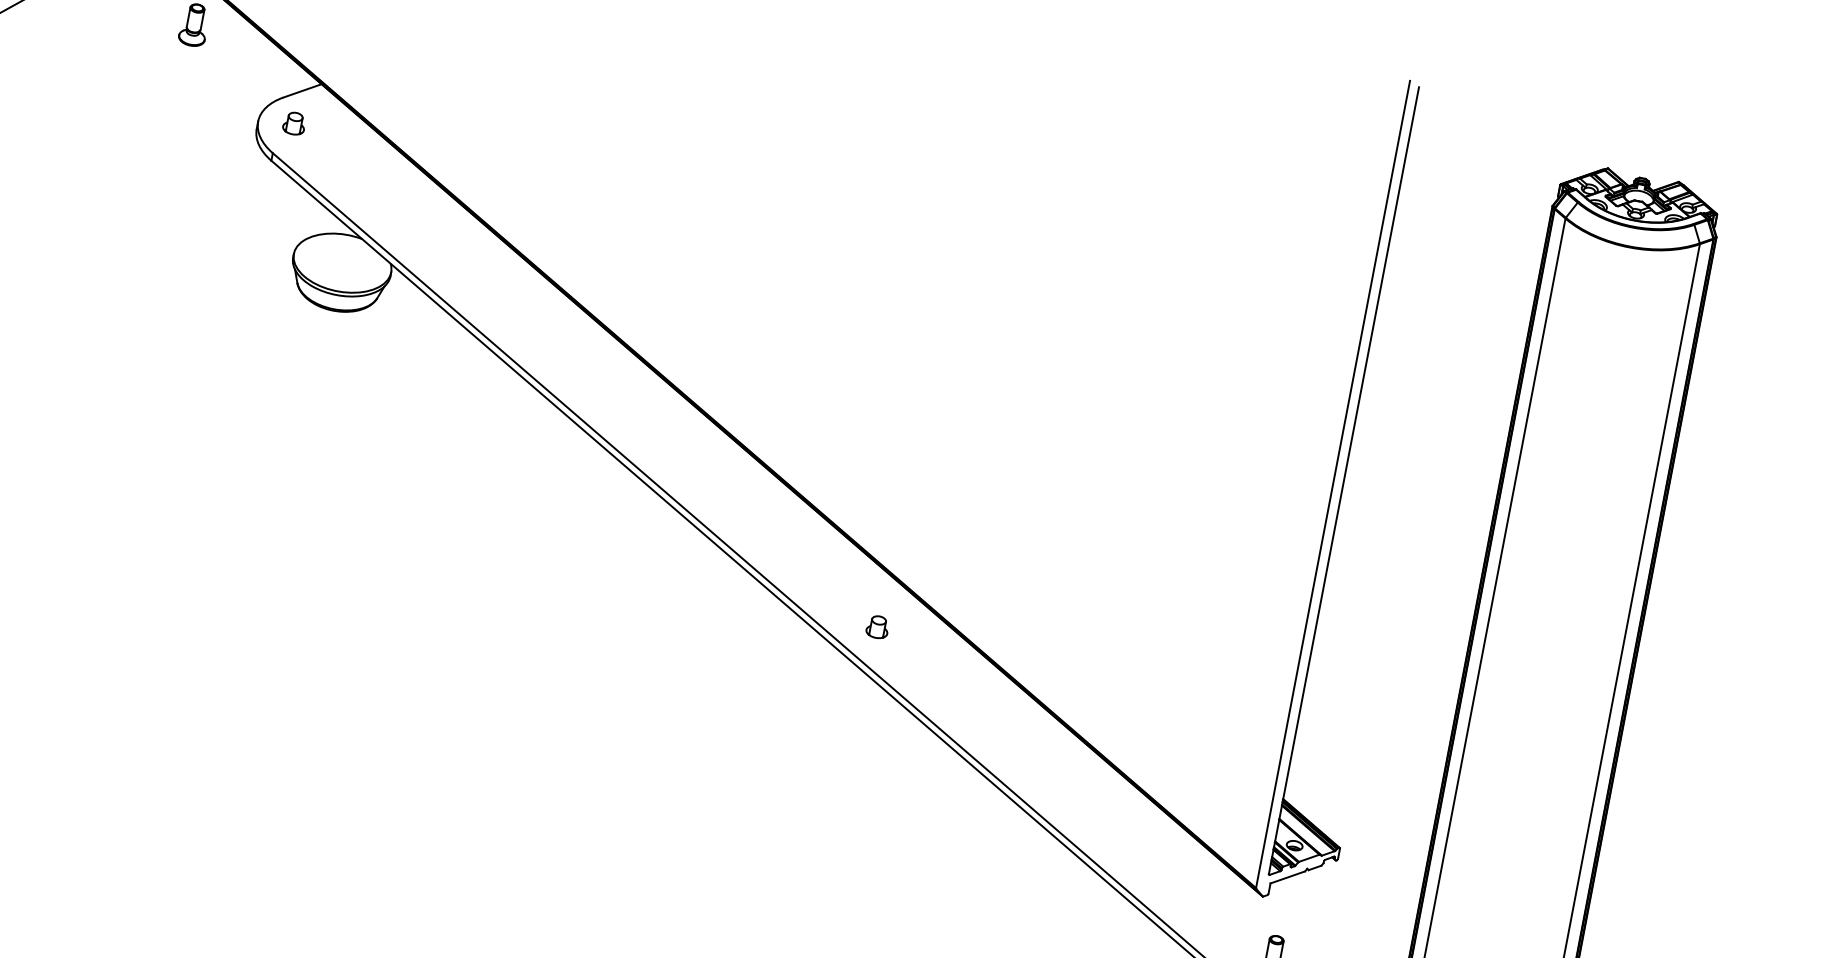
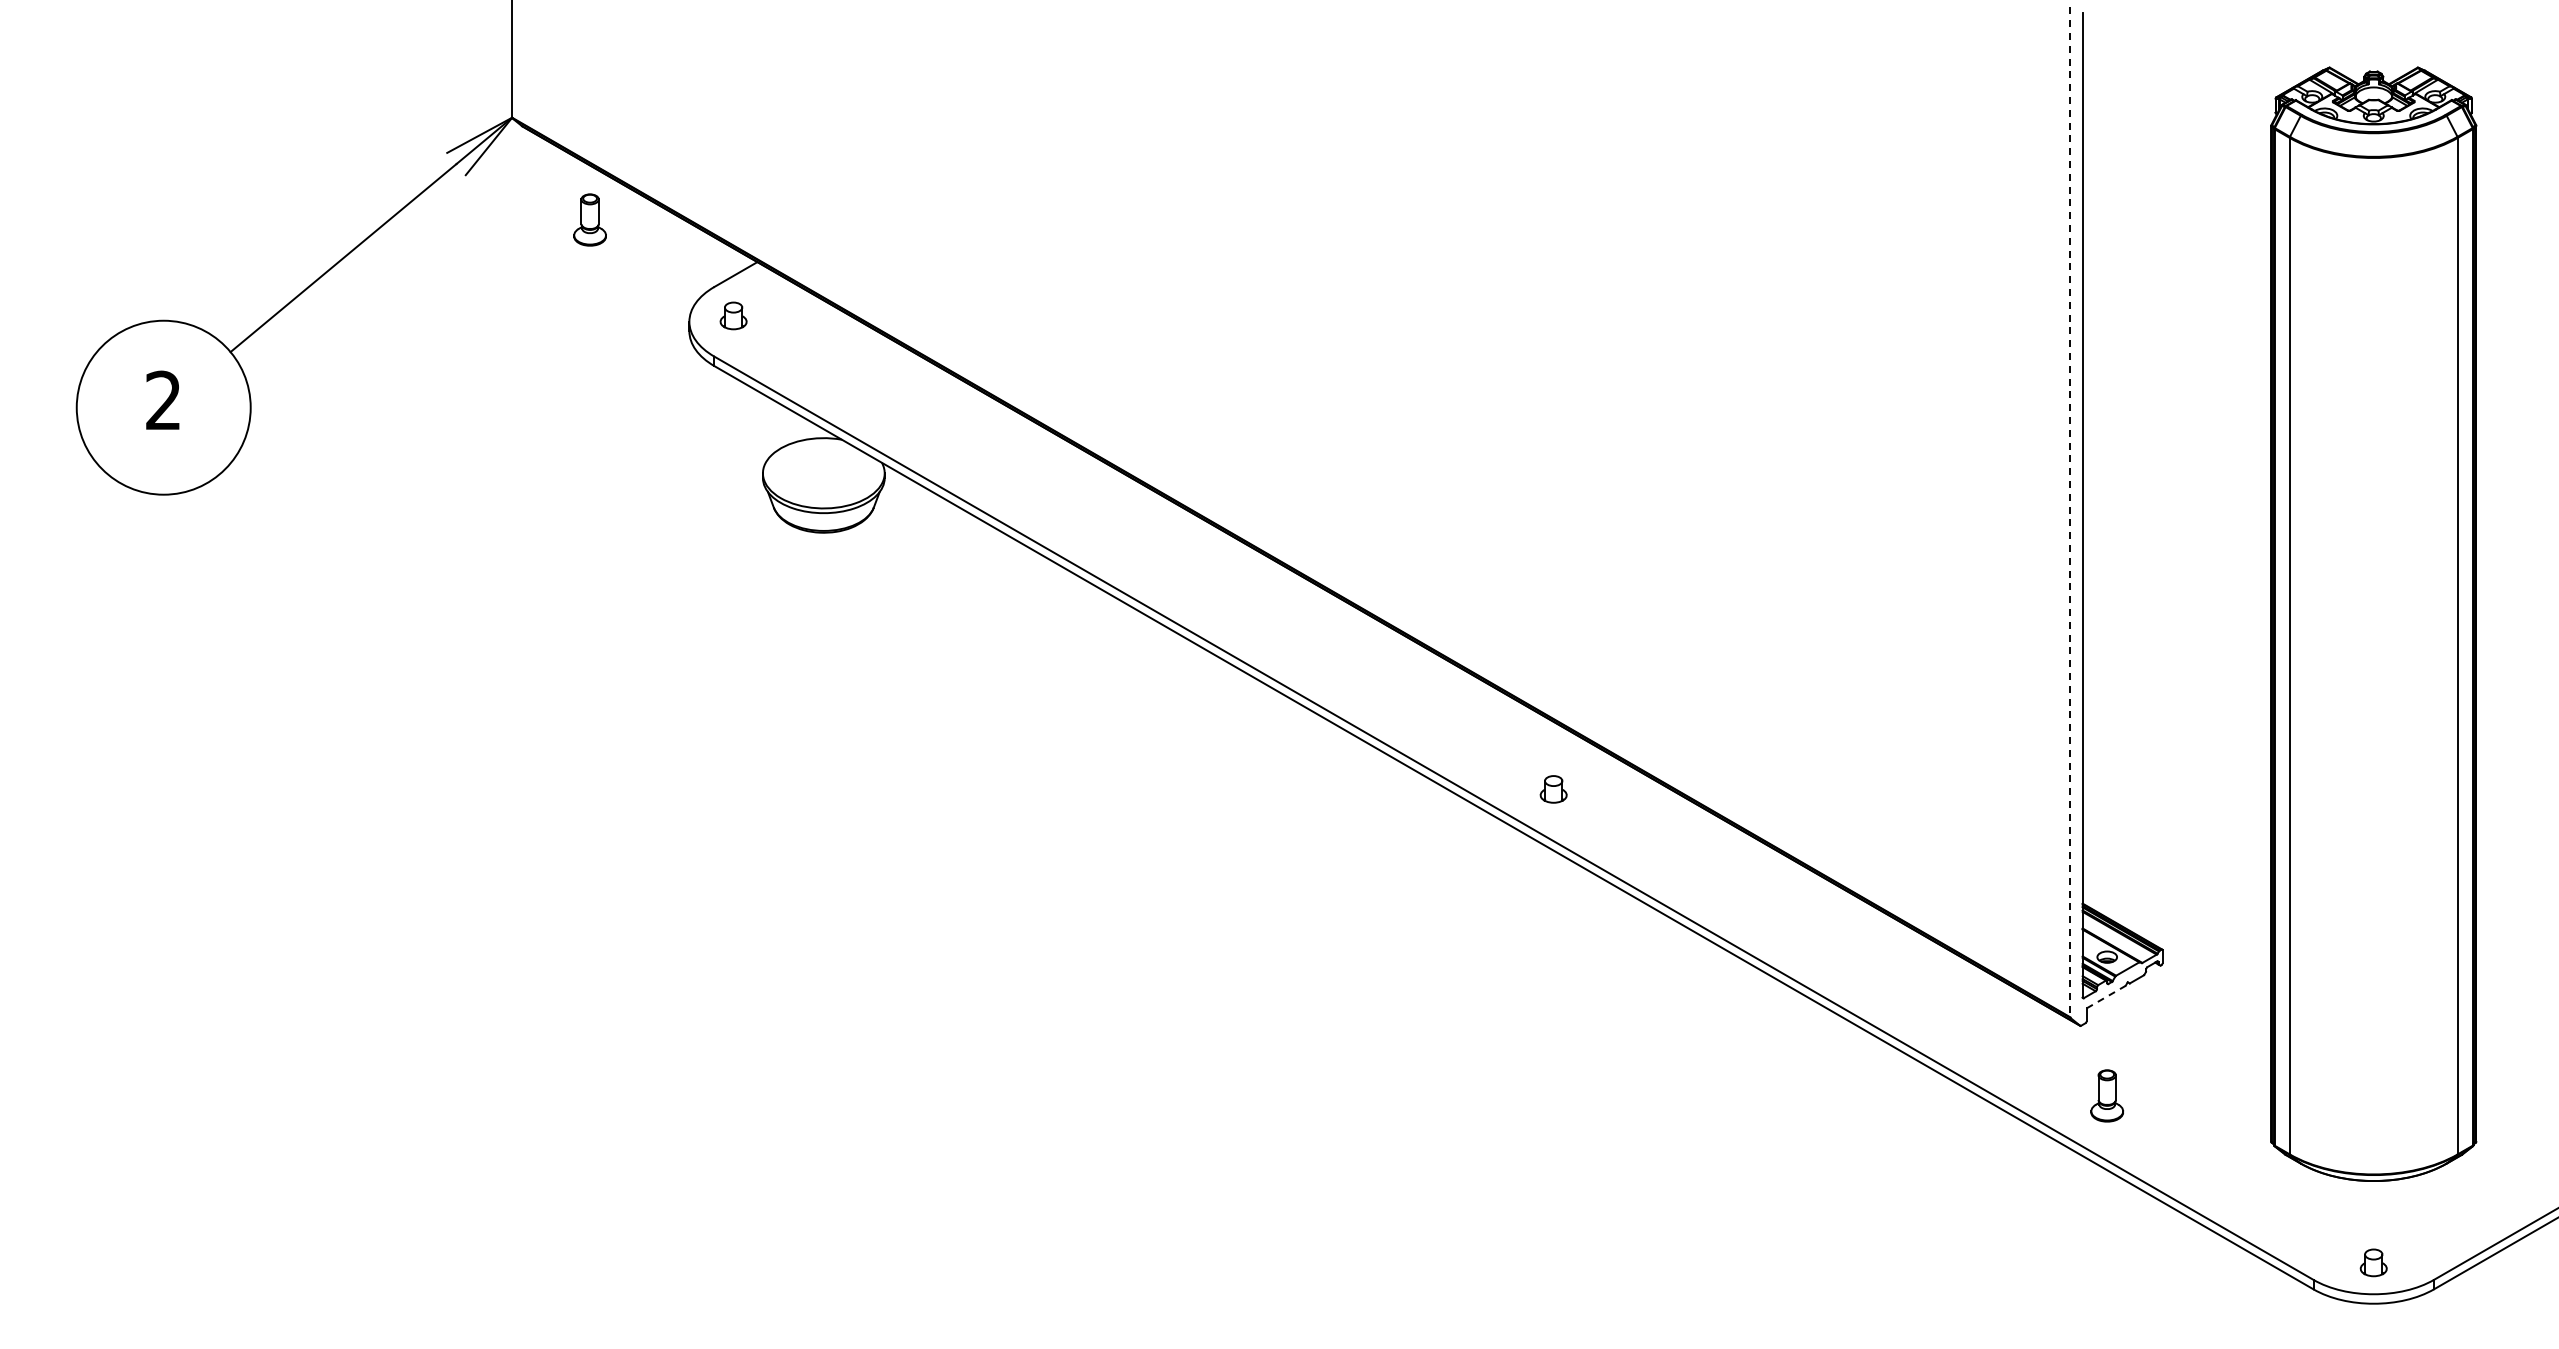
line: (1333, 484) -> (2070, 512), solid -> dashed
line: (1288, 877) -> (2106, 996), solid -> dashed

